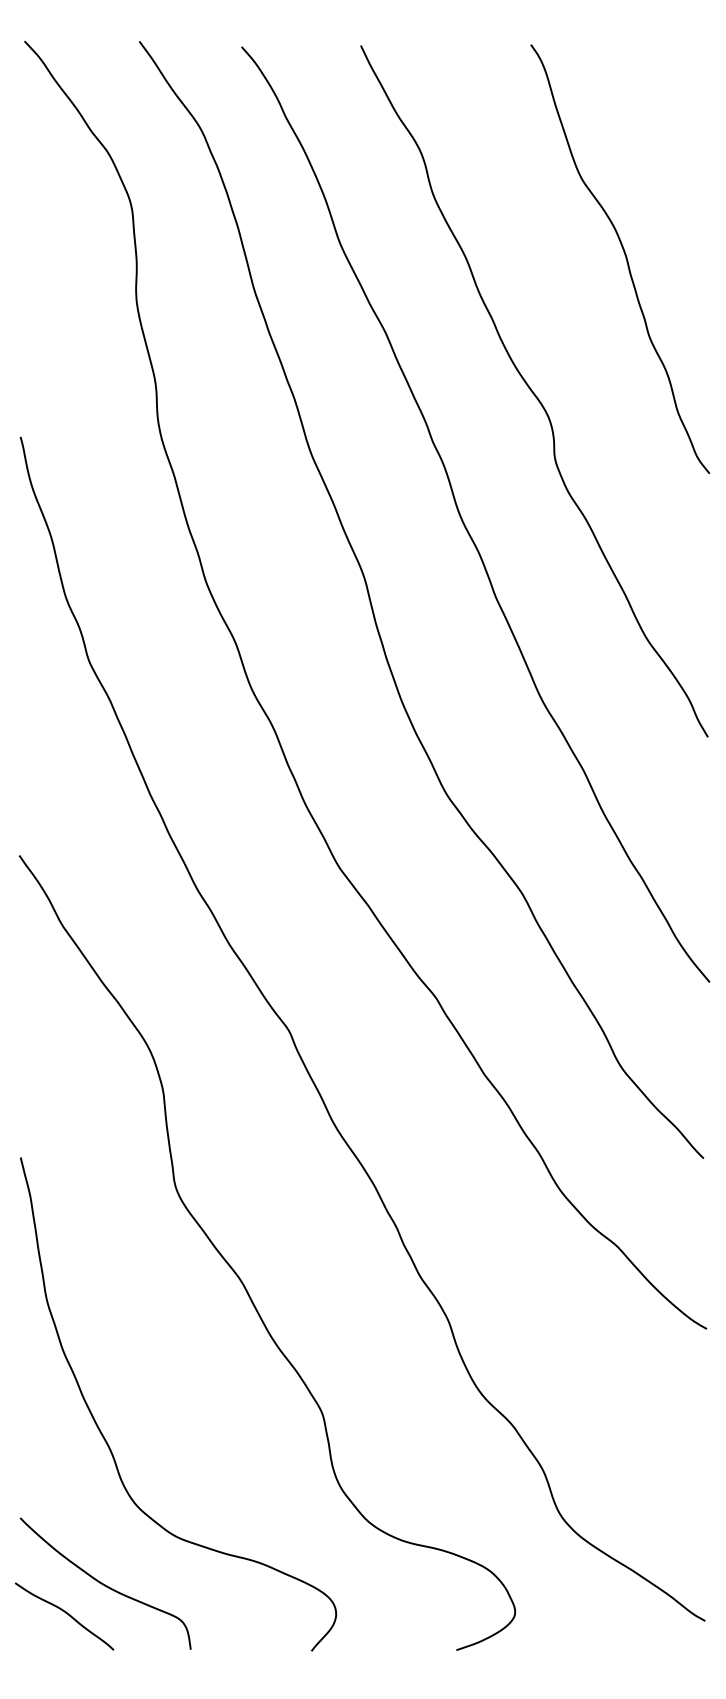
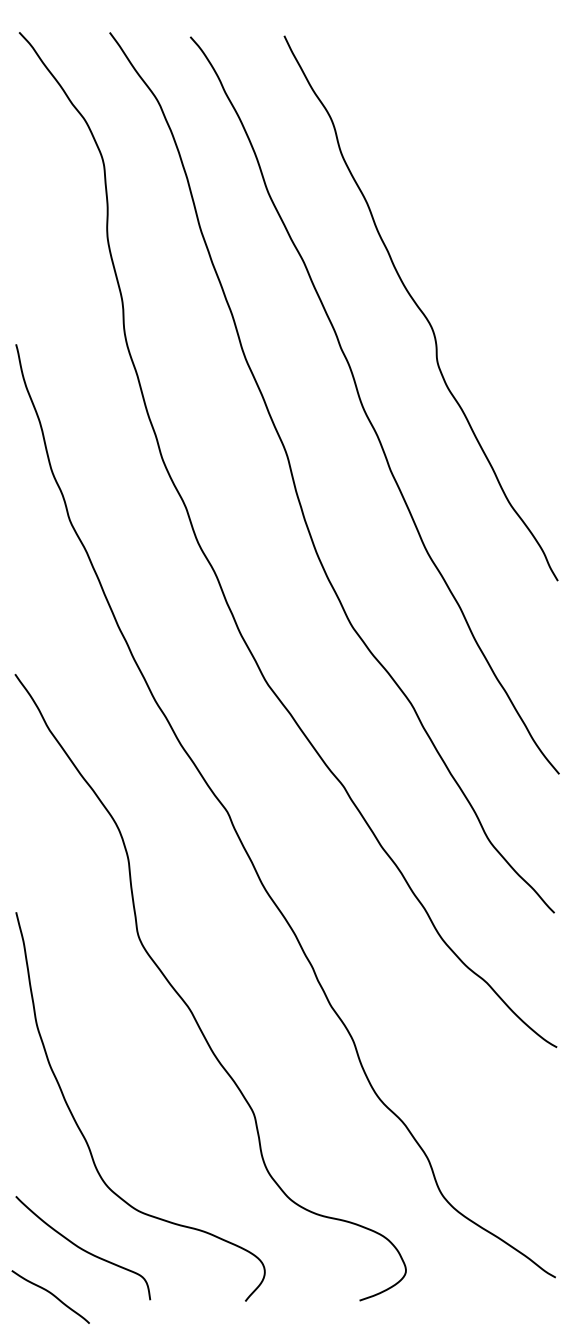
curve: (624, 258) -> (492, 203), removed
curve: (64, 1613) -> (50, 1294), moved

